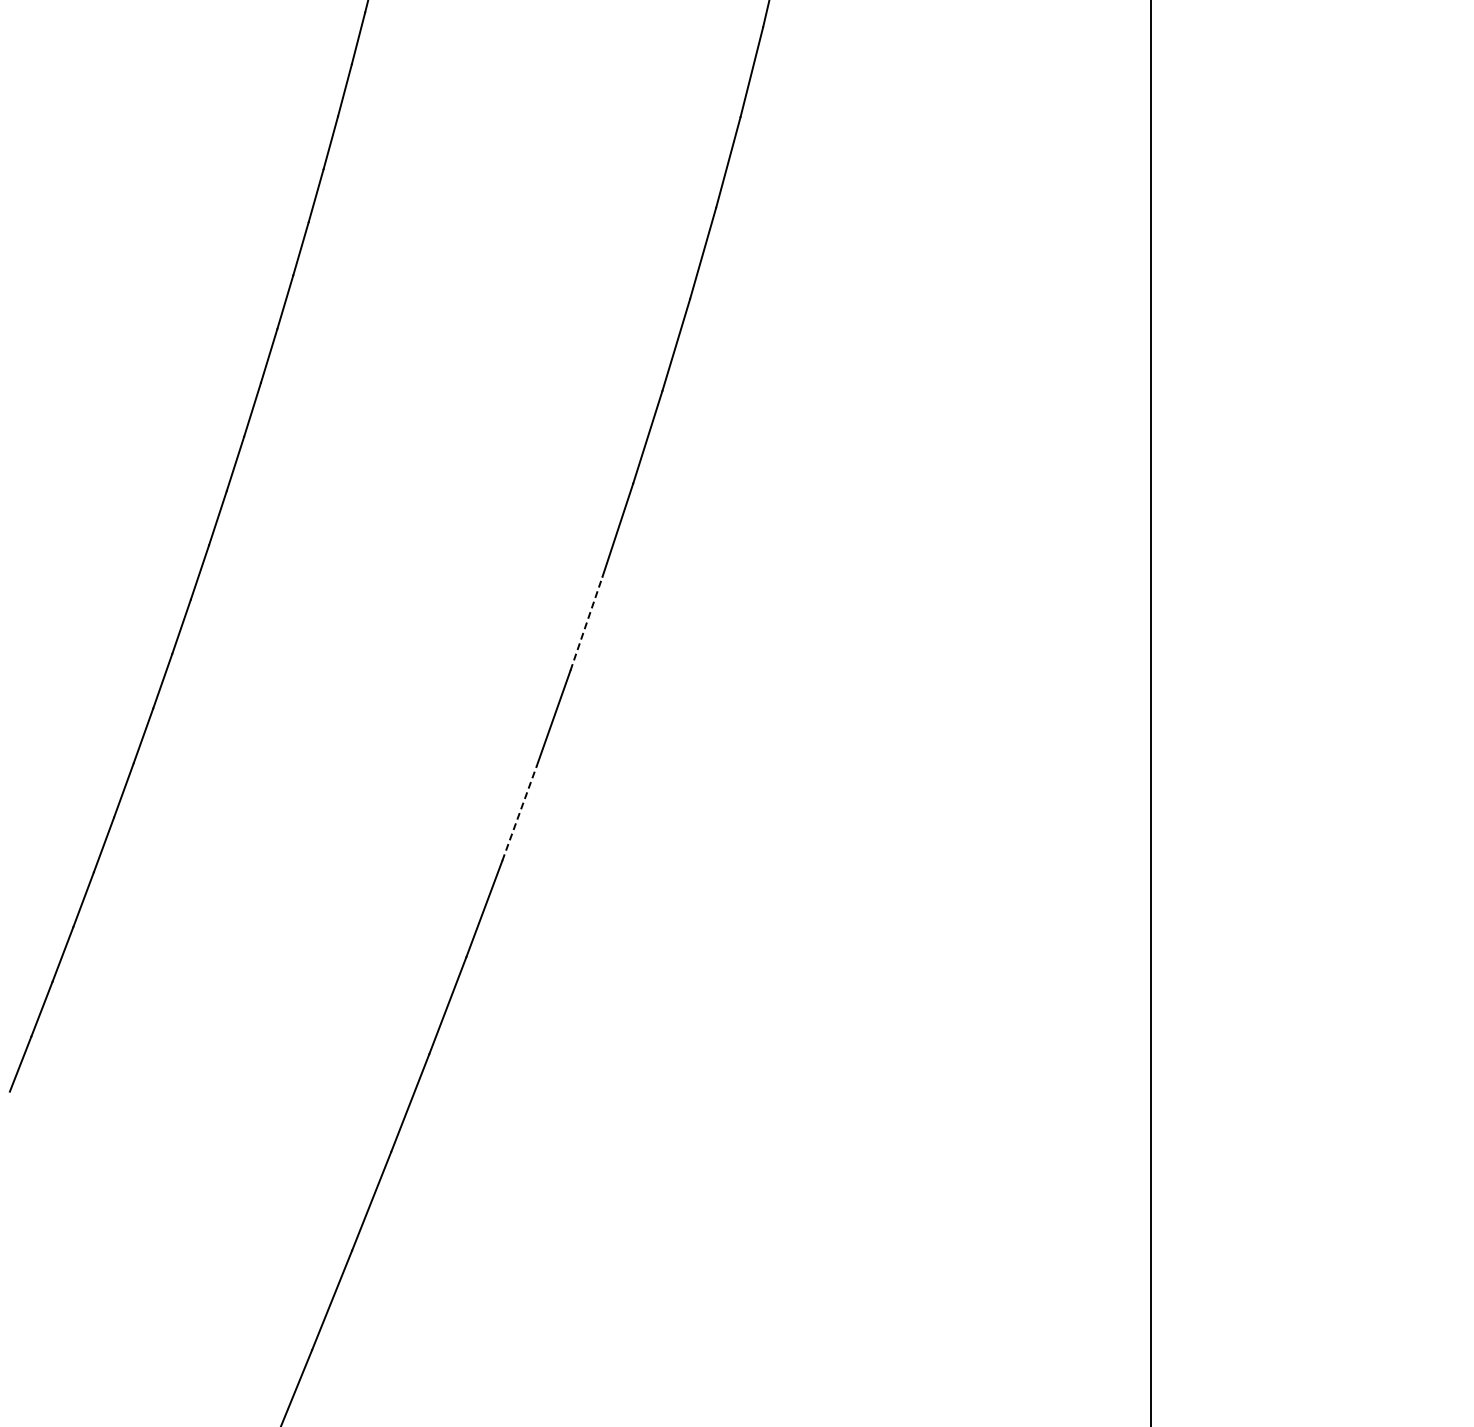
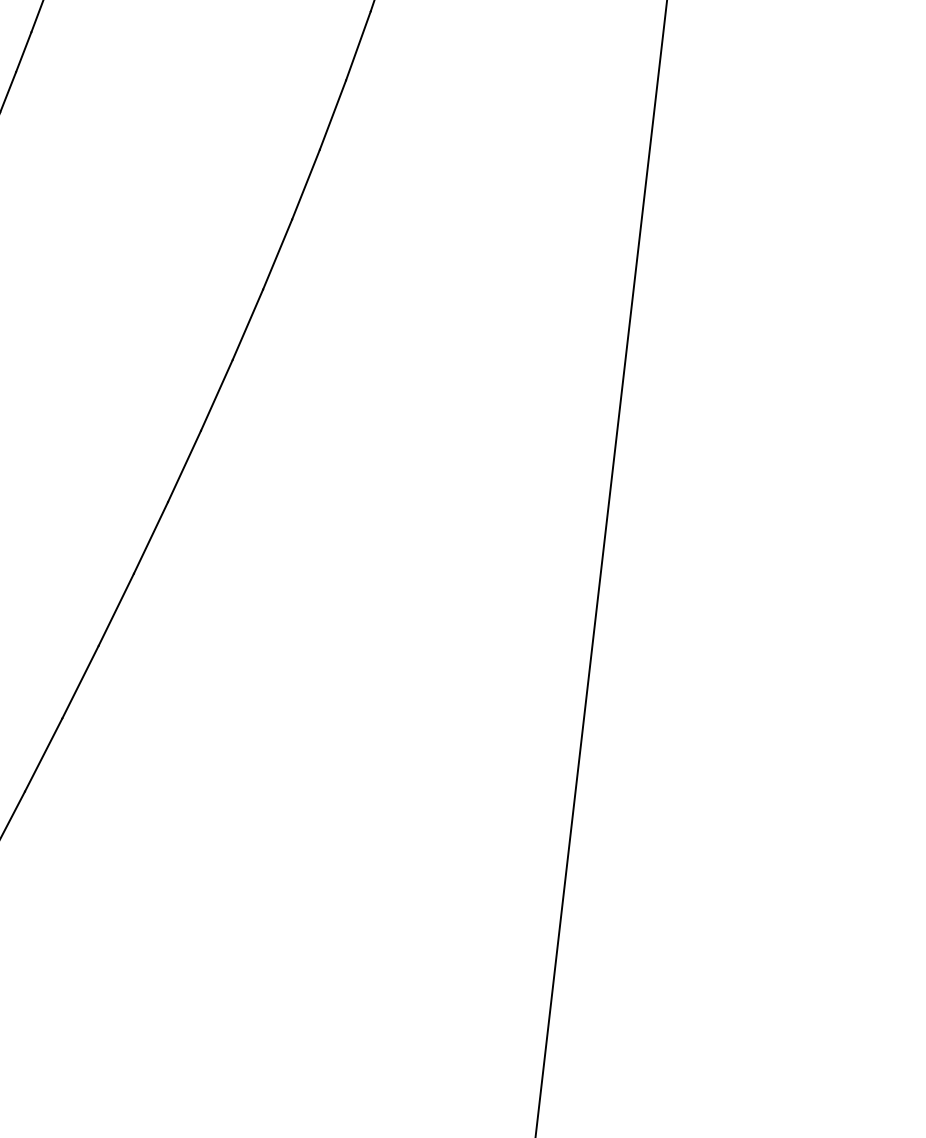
line: (586, 623) -> (151, 537), dashed -> solid
line: (519, 813) -> (80, 682), dashed -> solid

